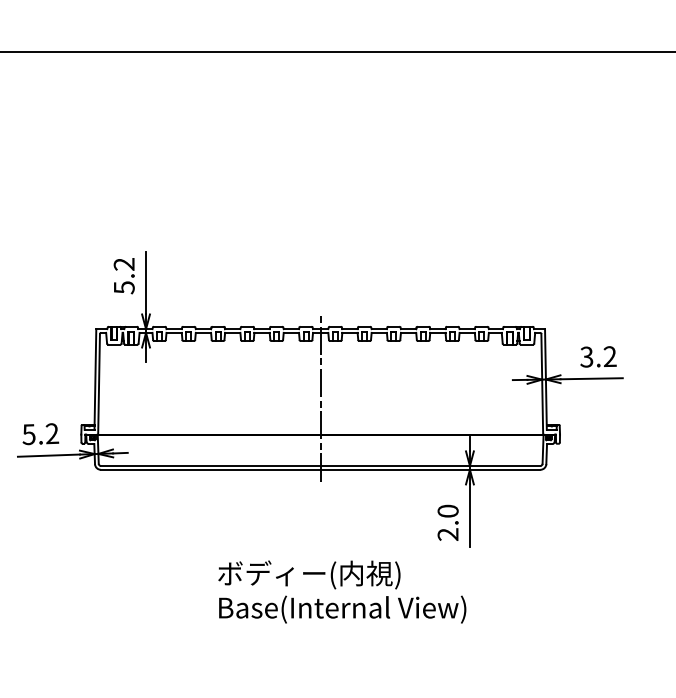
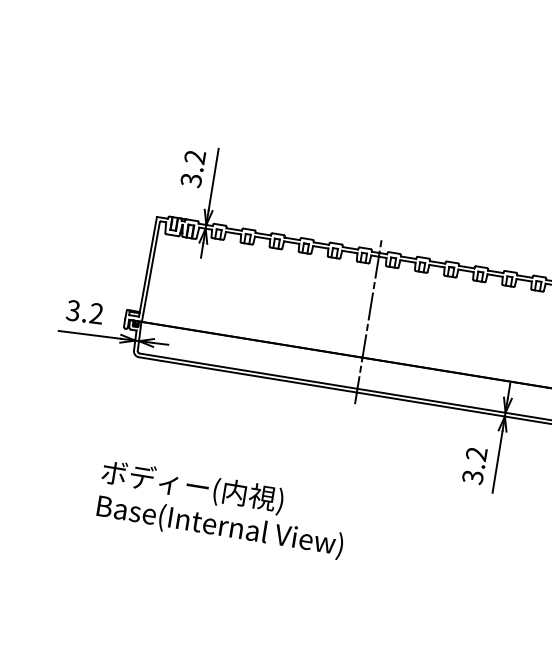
text: (123, 287) -> (190, 180), 5.2 -> 3.2
text: (28, 434) -> (72, 310), 5.2 -> 3.2
text: (447, 522) -> (474, 465), 2.0 -> 3.2
text: (342, 591) -> (222, 508), moved

